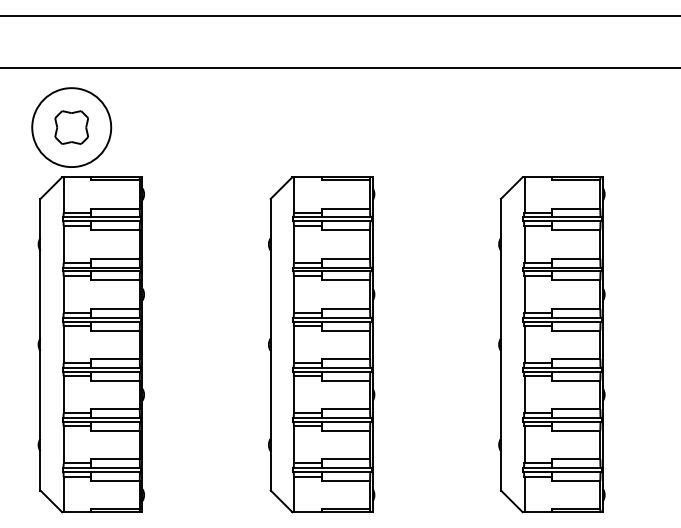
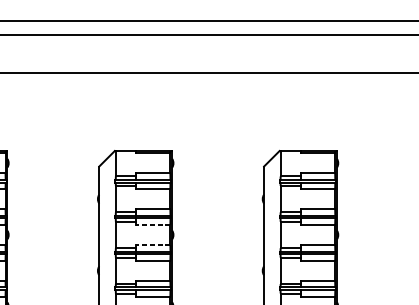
line: (345, 280) -> (152, 224), solid -> dashed
line: (345, 308) -> (152, 244), solid -> dashed

